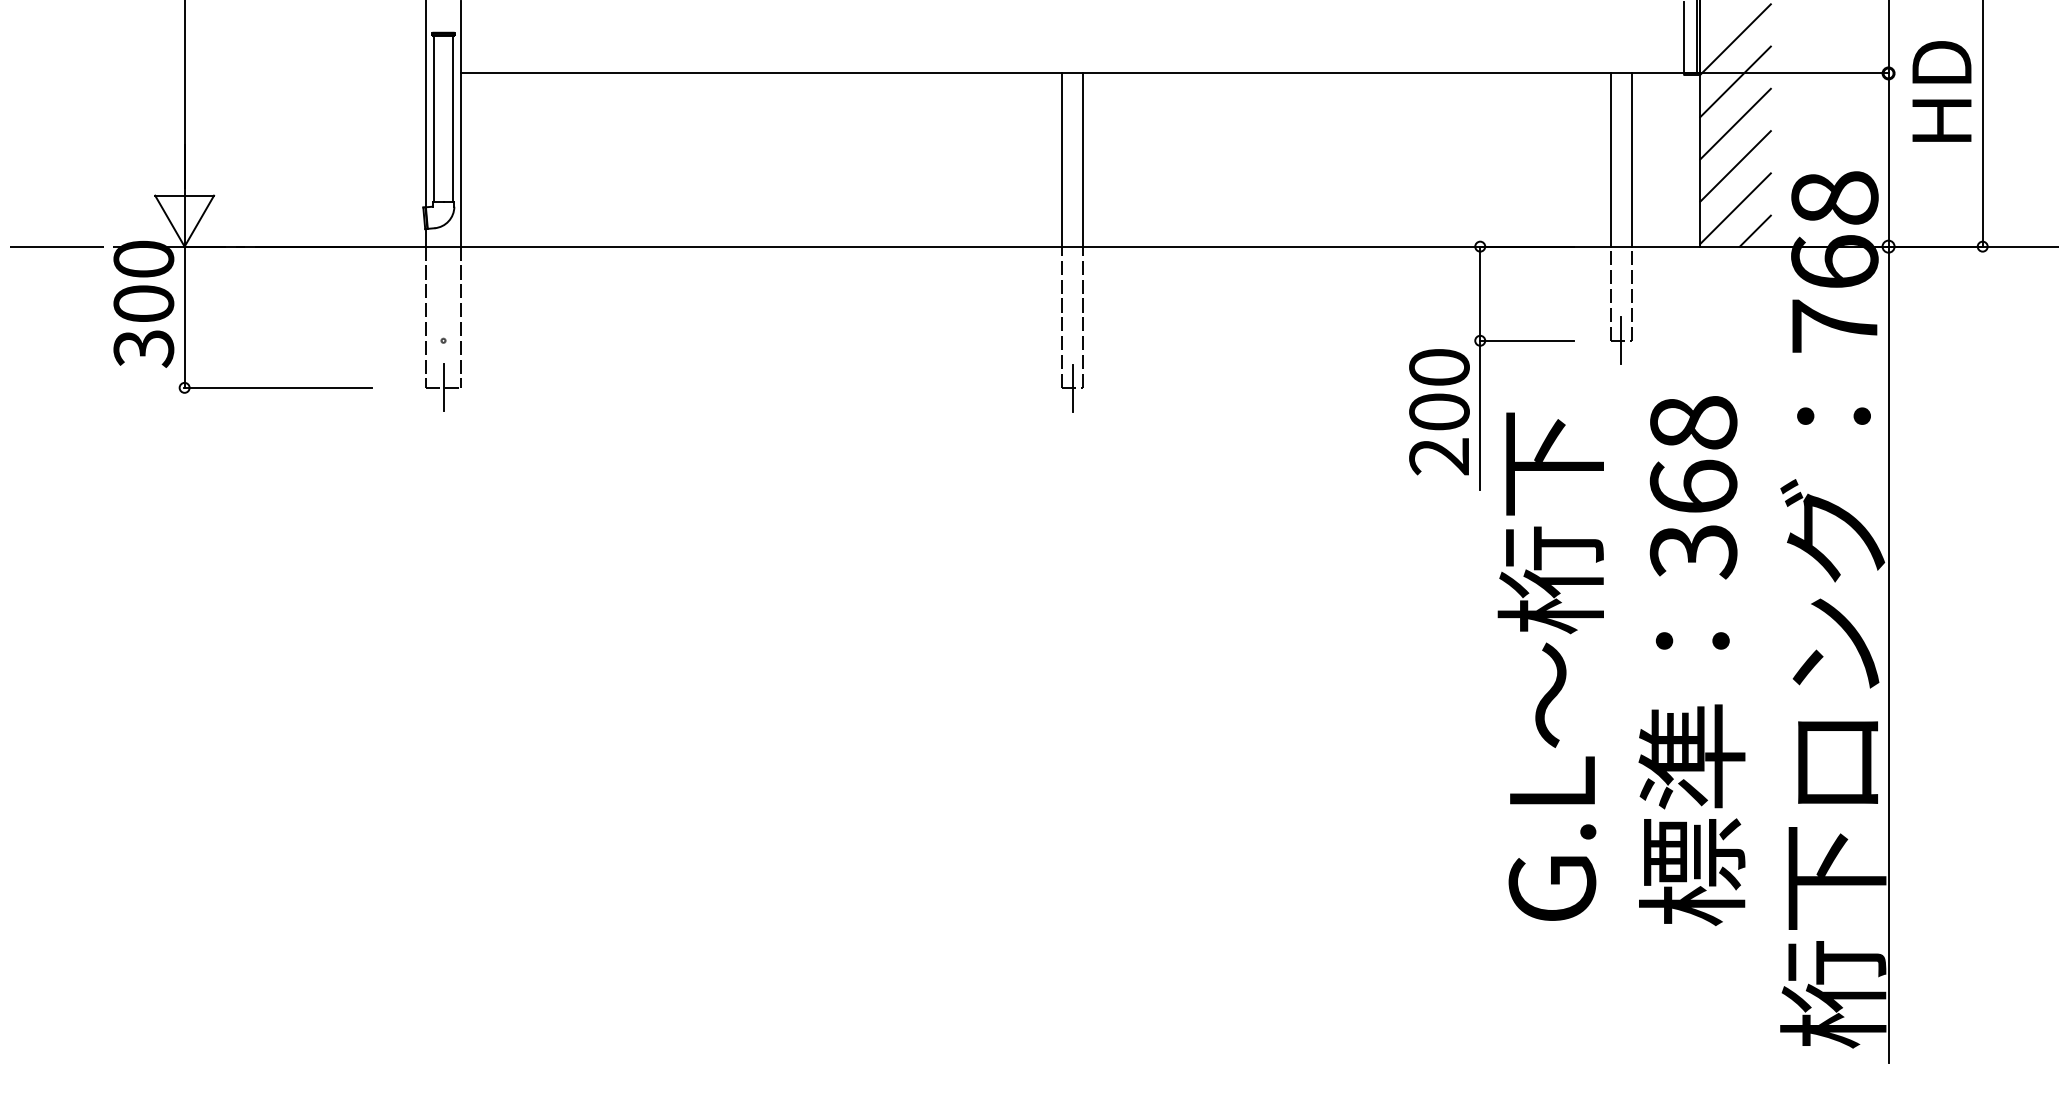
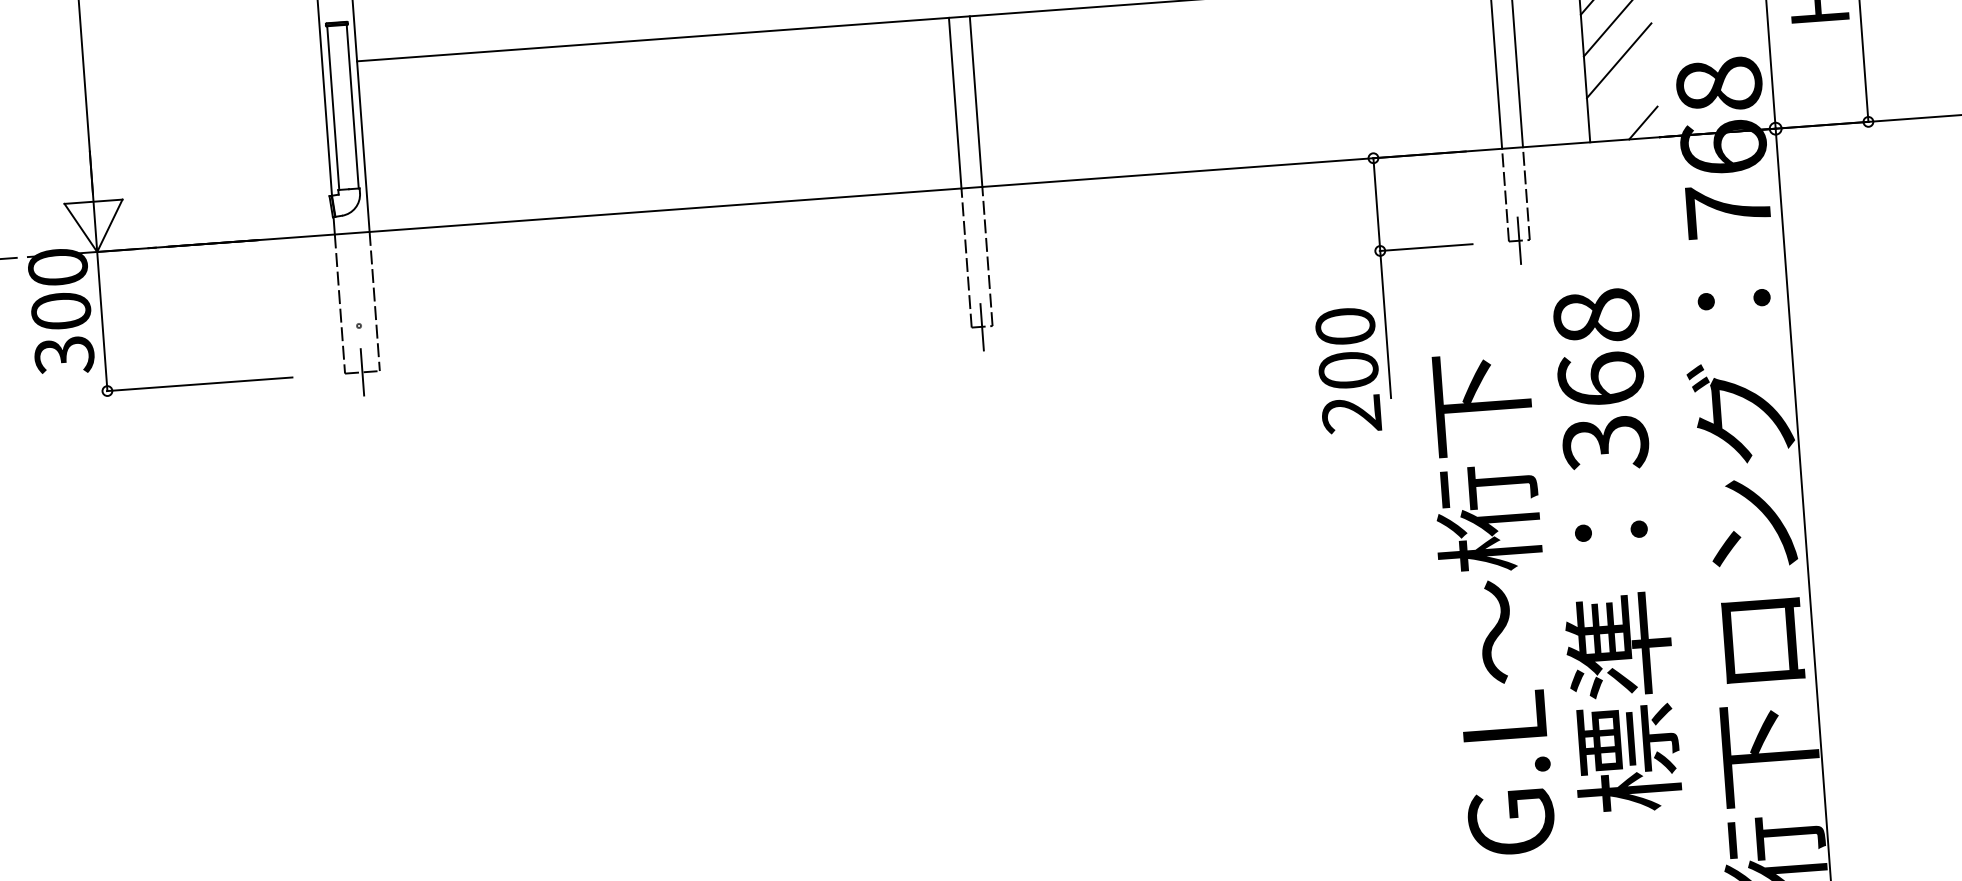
line: (1735, 208) -> (1622, 102), removed
text: (1439, 412) -> (1348, 370), moved
text: (1550, 666) -> (1493, 603), moved

